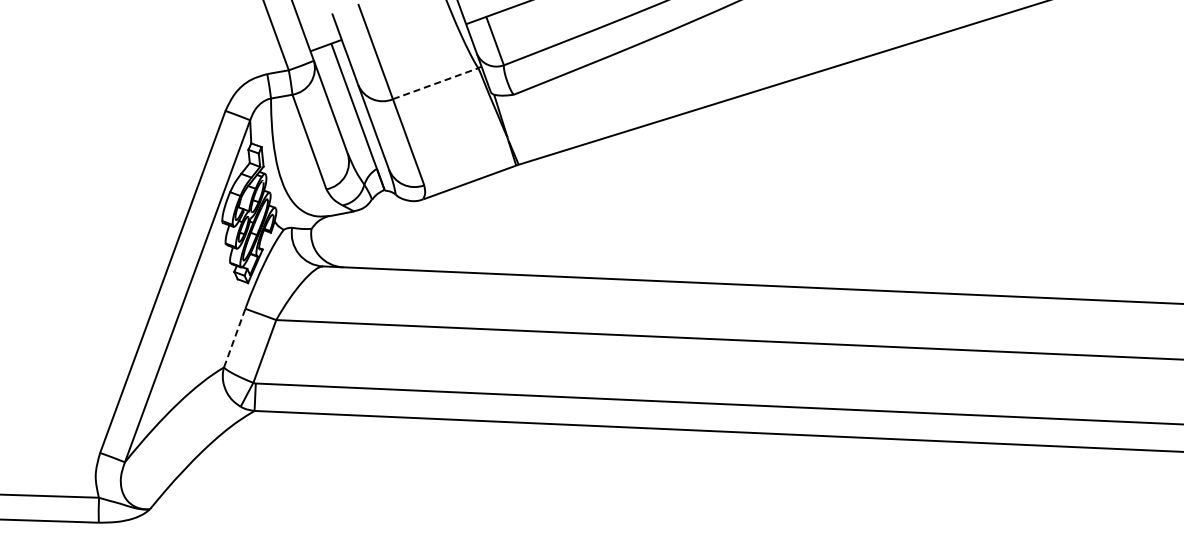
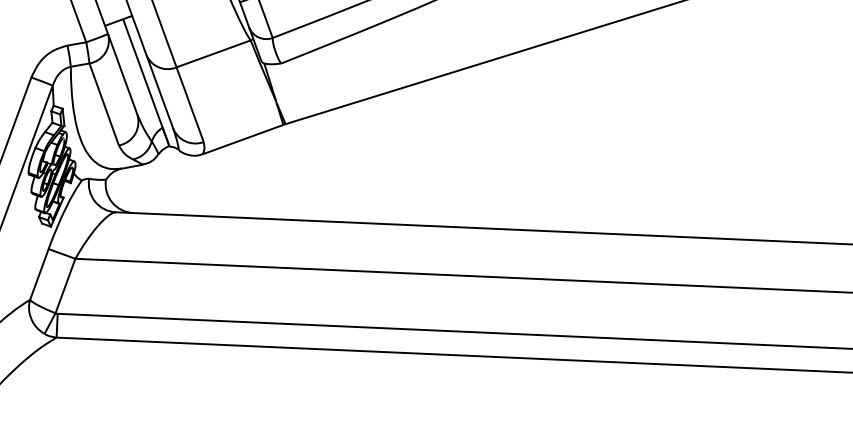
line: (436, 83) -> (214, 53), dashed -> solid
line: (234, 337) -> (39, 273), dashed -> solid

